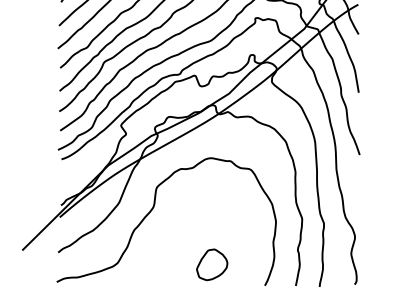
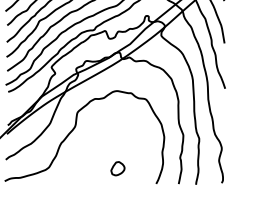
part: (212, 264) -> (118, 168), size x0.6

